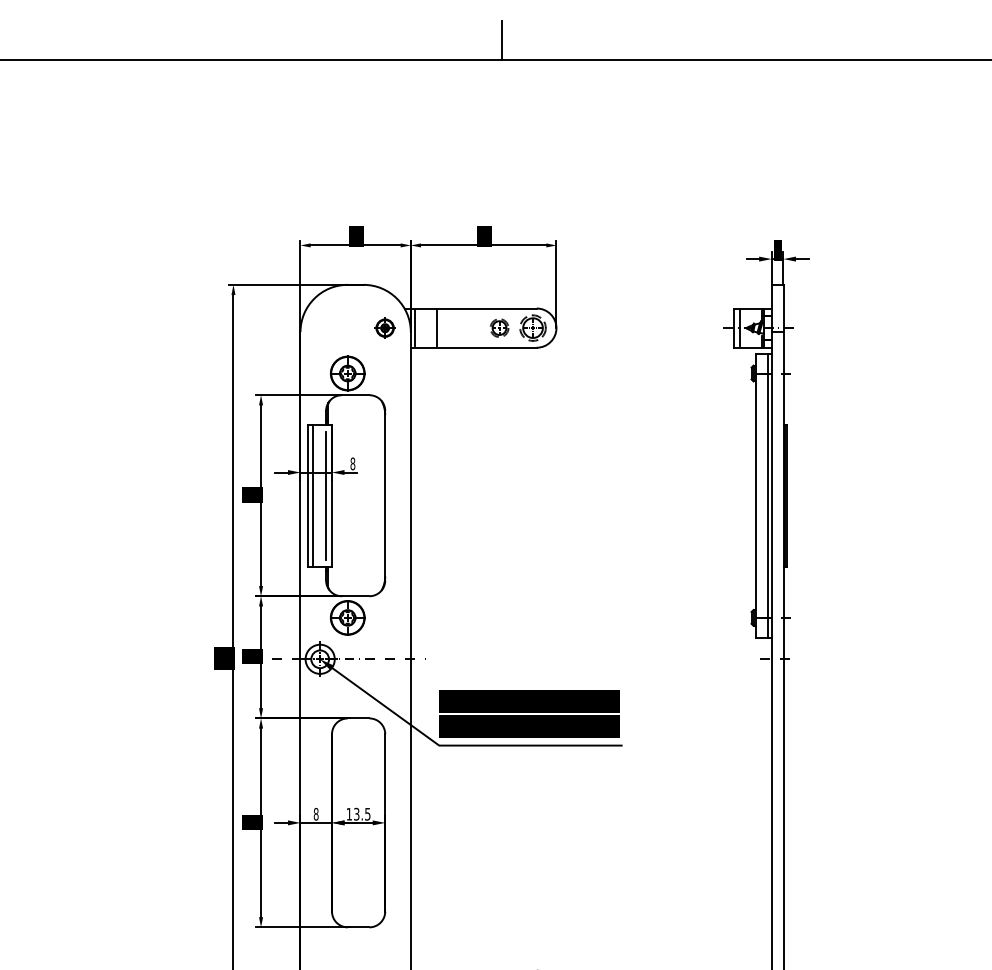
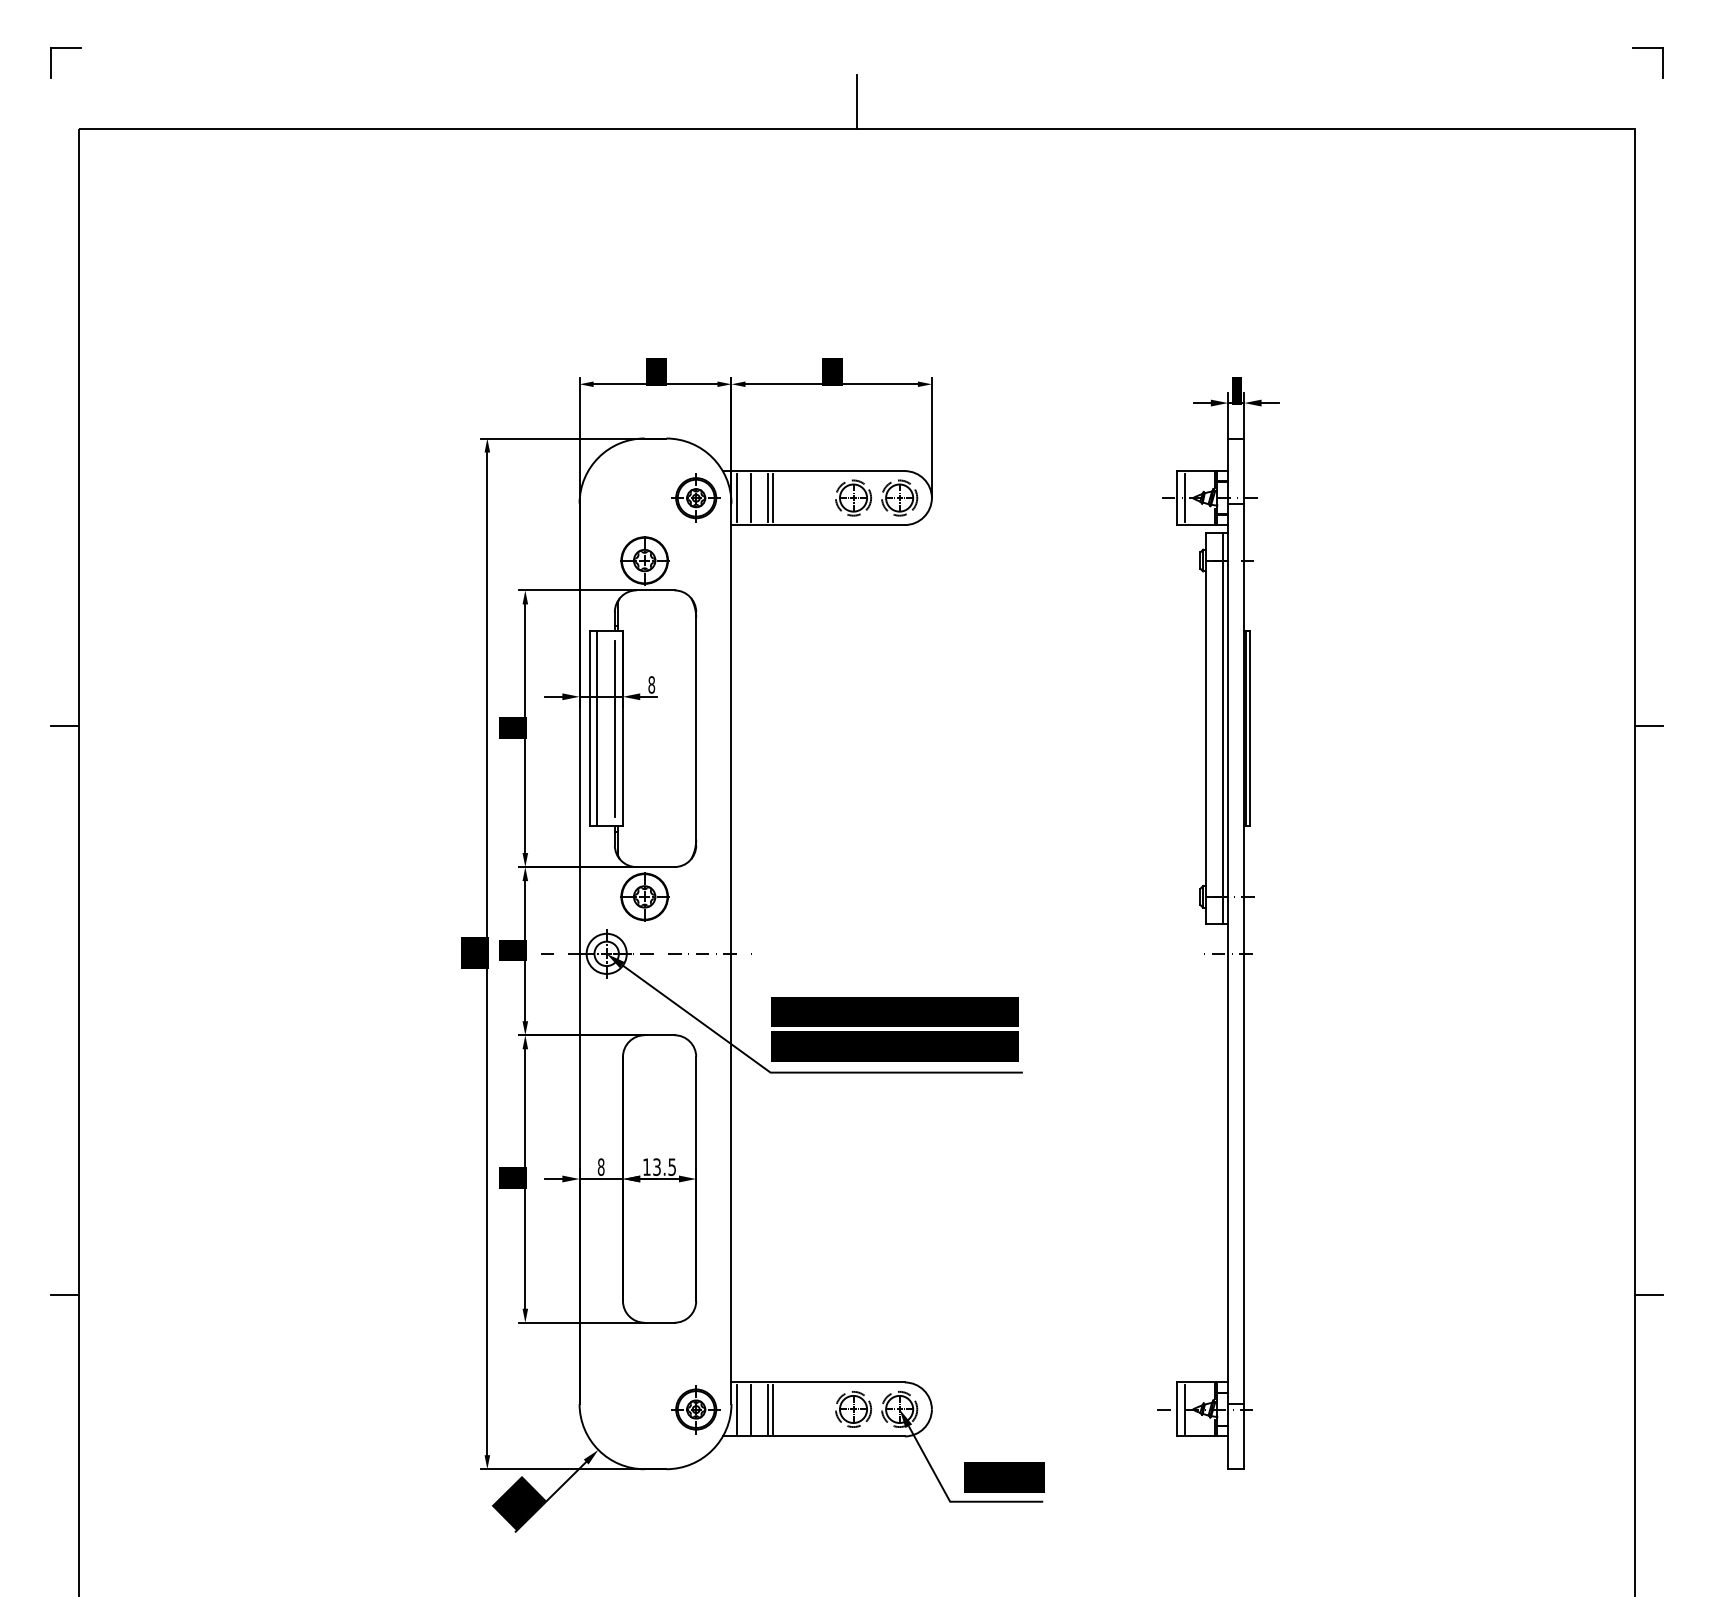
part: (384, 327) -> (695, 497), size x1.67
line: (424, 327) -> (750, 497), added
line: (440, 327) -> (772, 497), added
part: (499, 327) -> (853, 497), size x1.43

